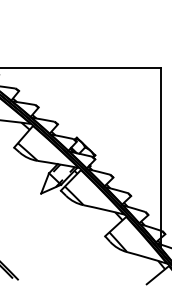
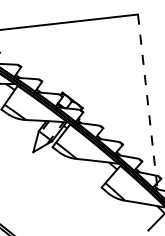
line: (160, 158) -> (147, 104), solid -> dashed

